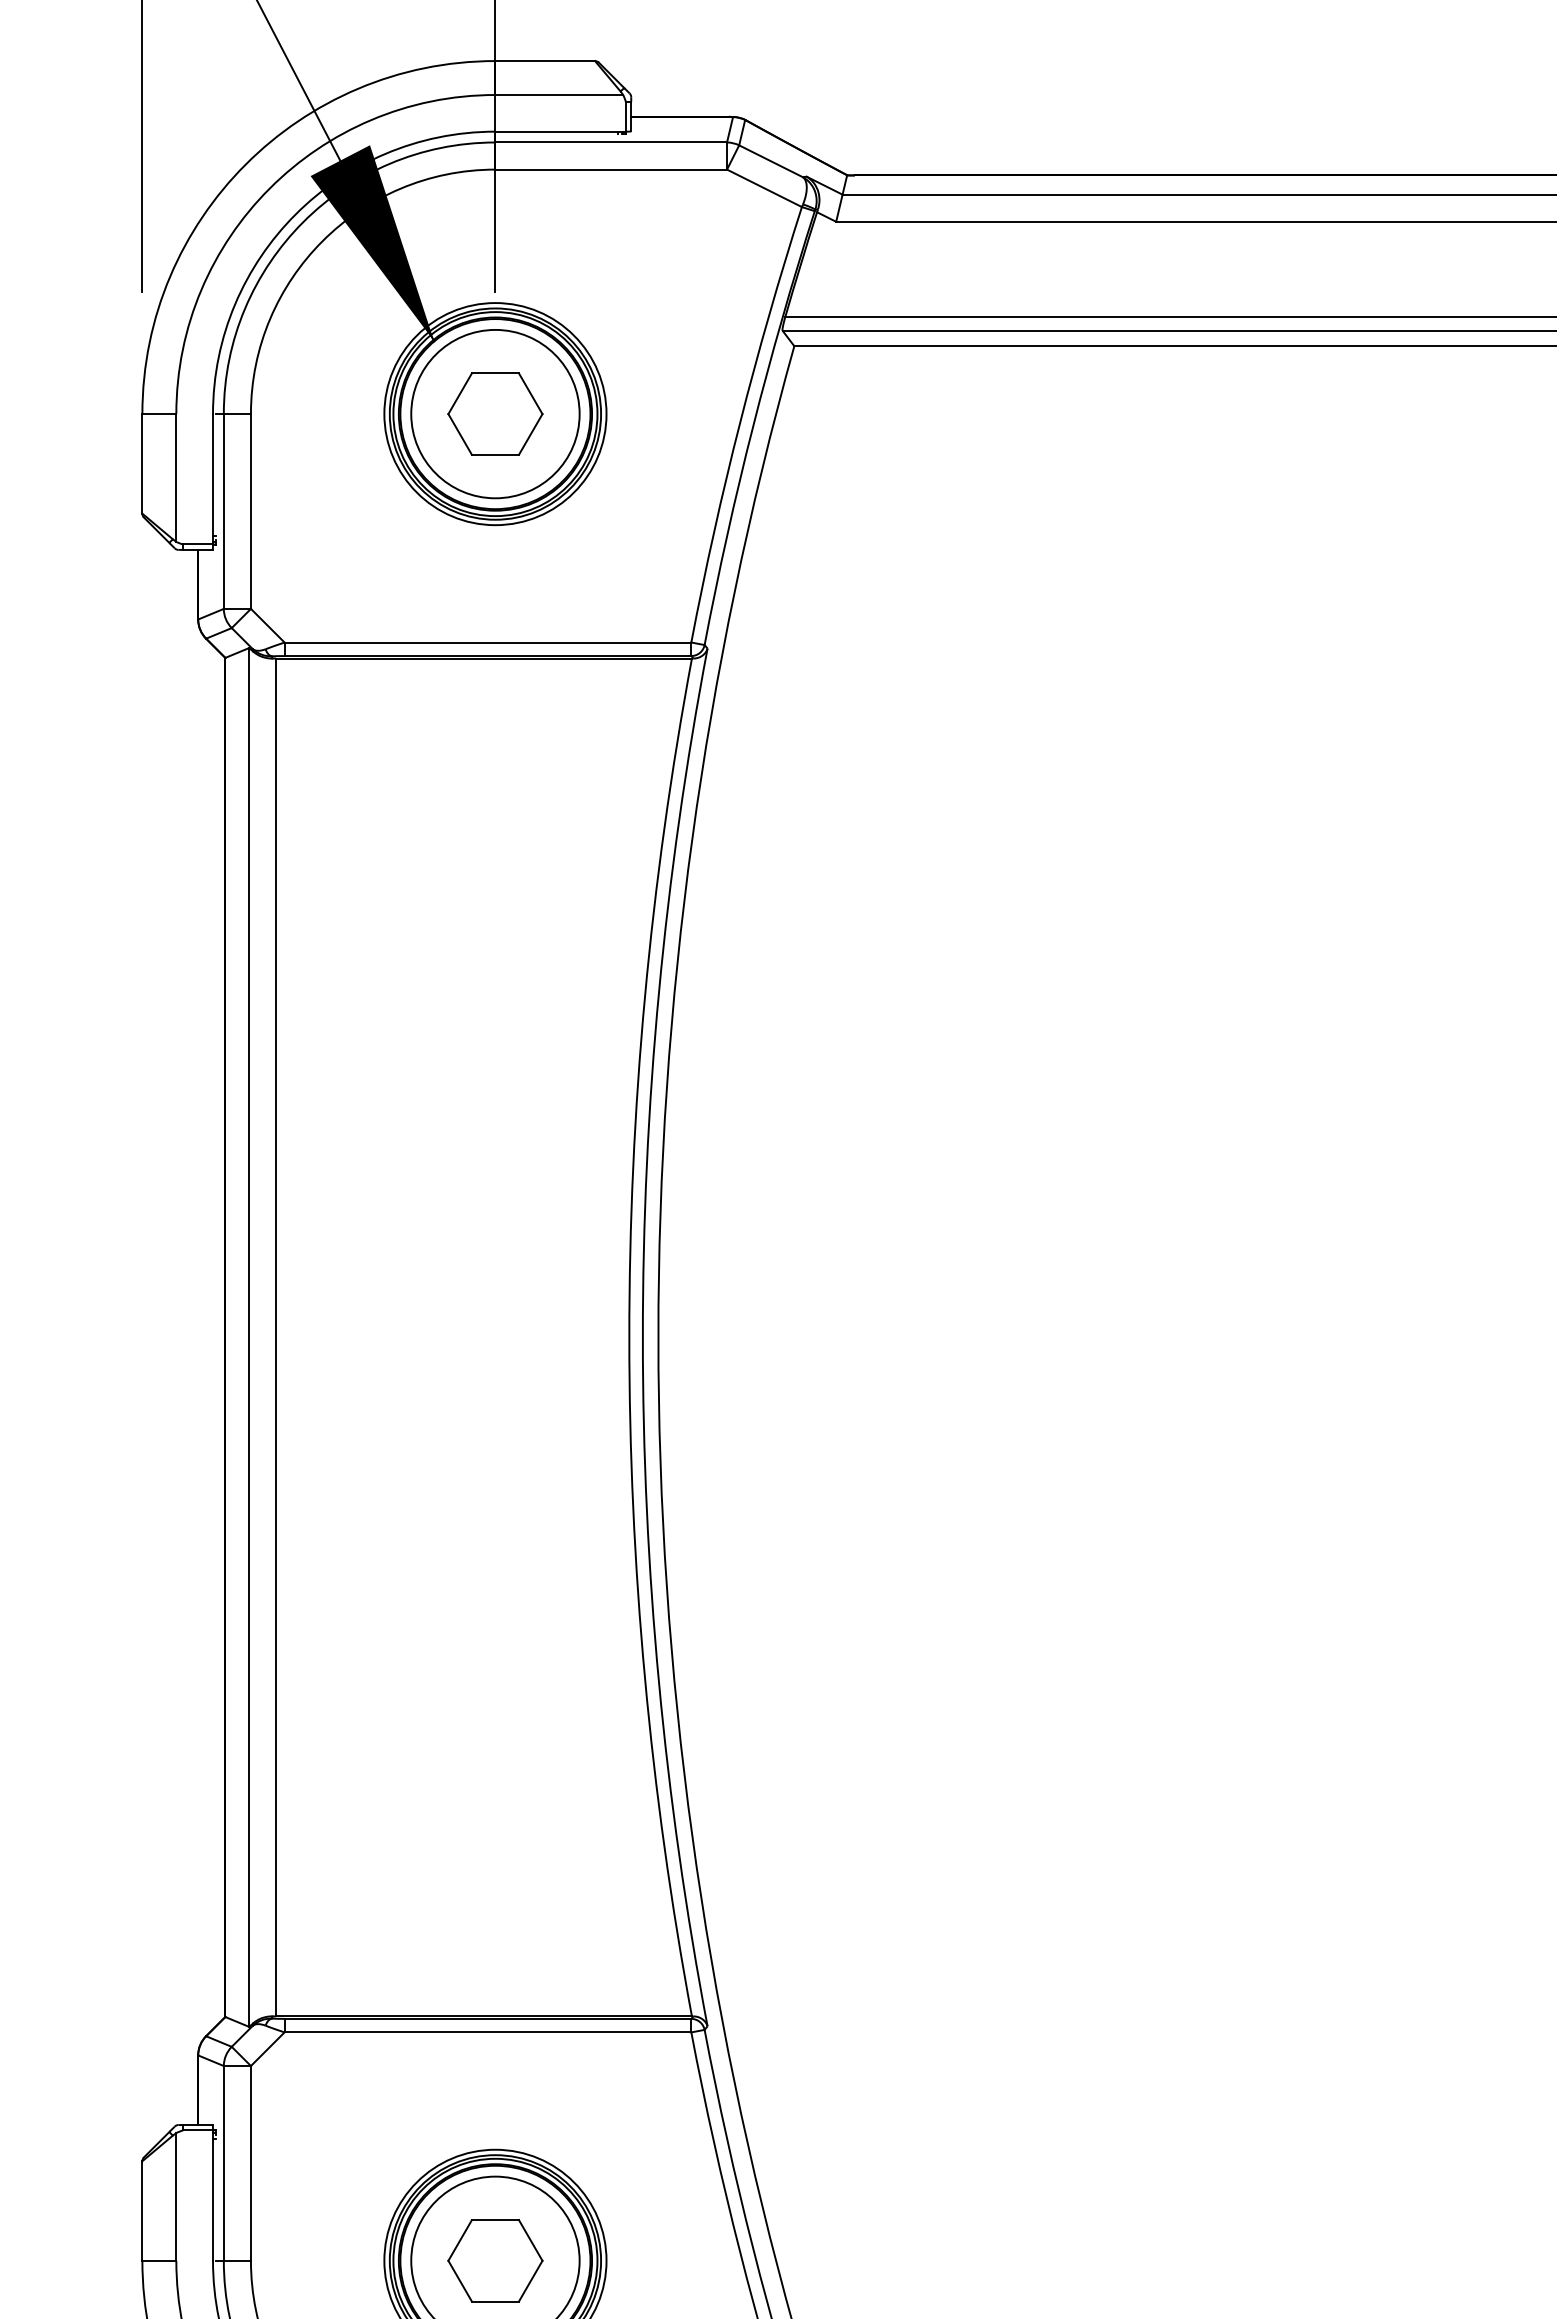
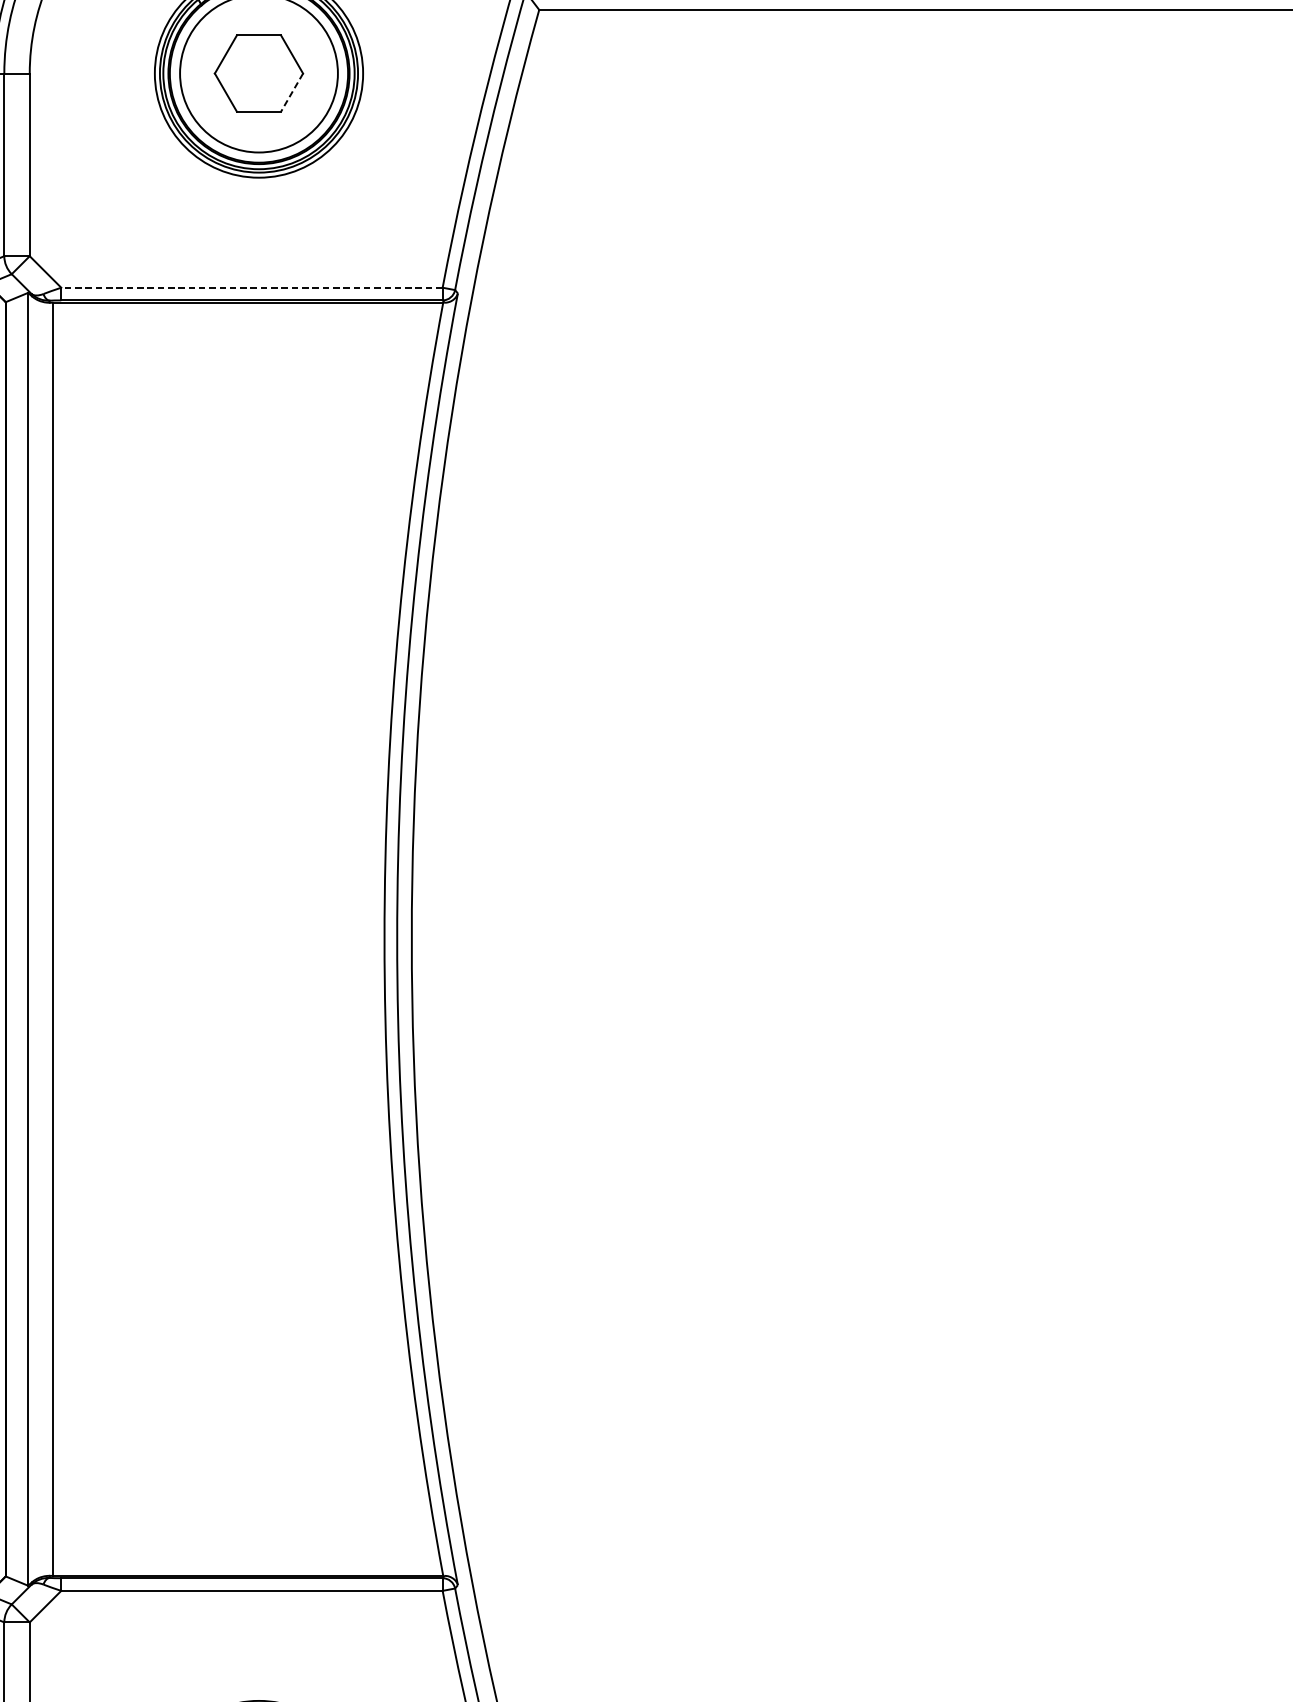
line: (530, 434) -> (291, 92), solid -> dashed
line: (487, 642) -> (251, 287), solid -> dashed

